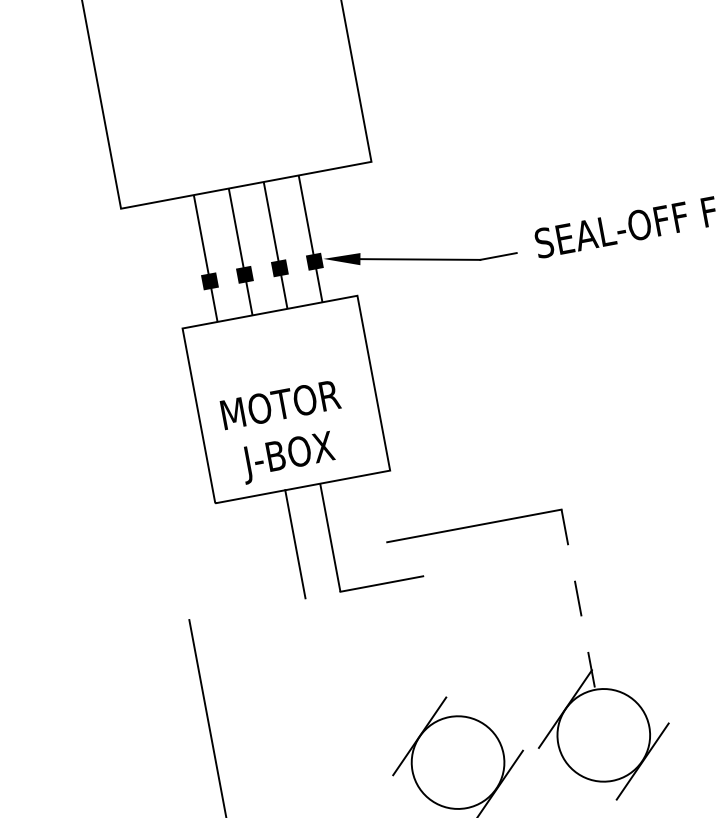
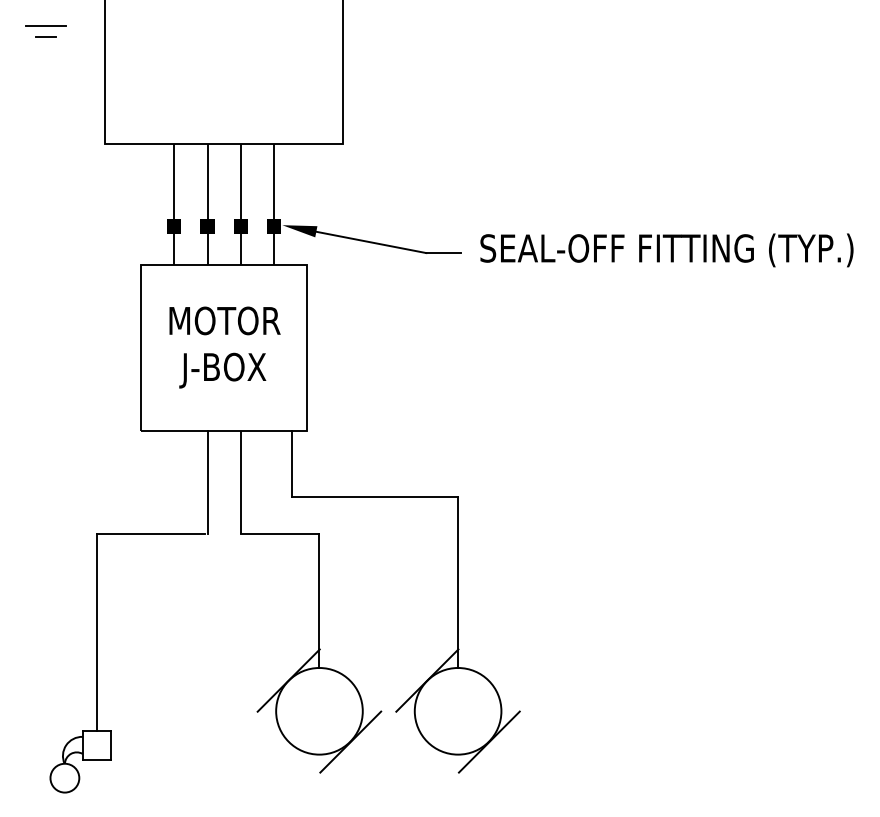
line: (35, 95) -> (45, 25), added
line: (37, 107) -> (45, 36), added
text: (285, 432) -> (224, 347), moved
line: (380, 507) -> (292, 463), added
line: (578, 599) -> (458, 582), dashed -> solid
line: (246, 609) -> (151, 534), added
line: (436, 646) -> (319, 600), added

